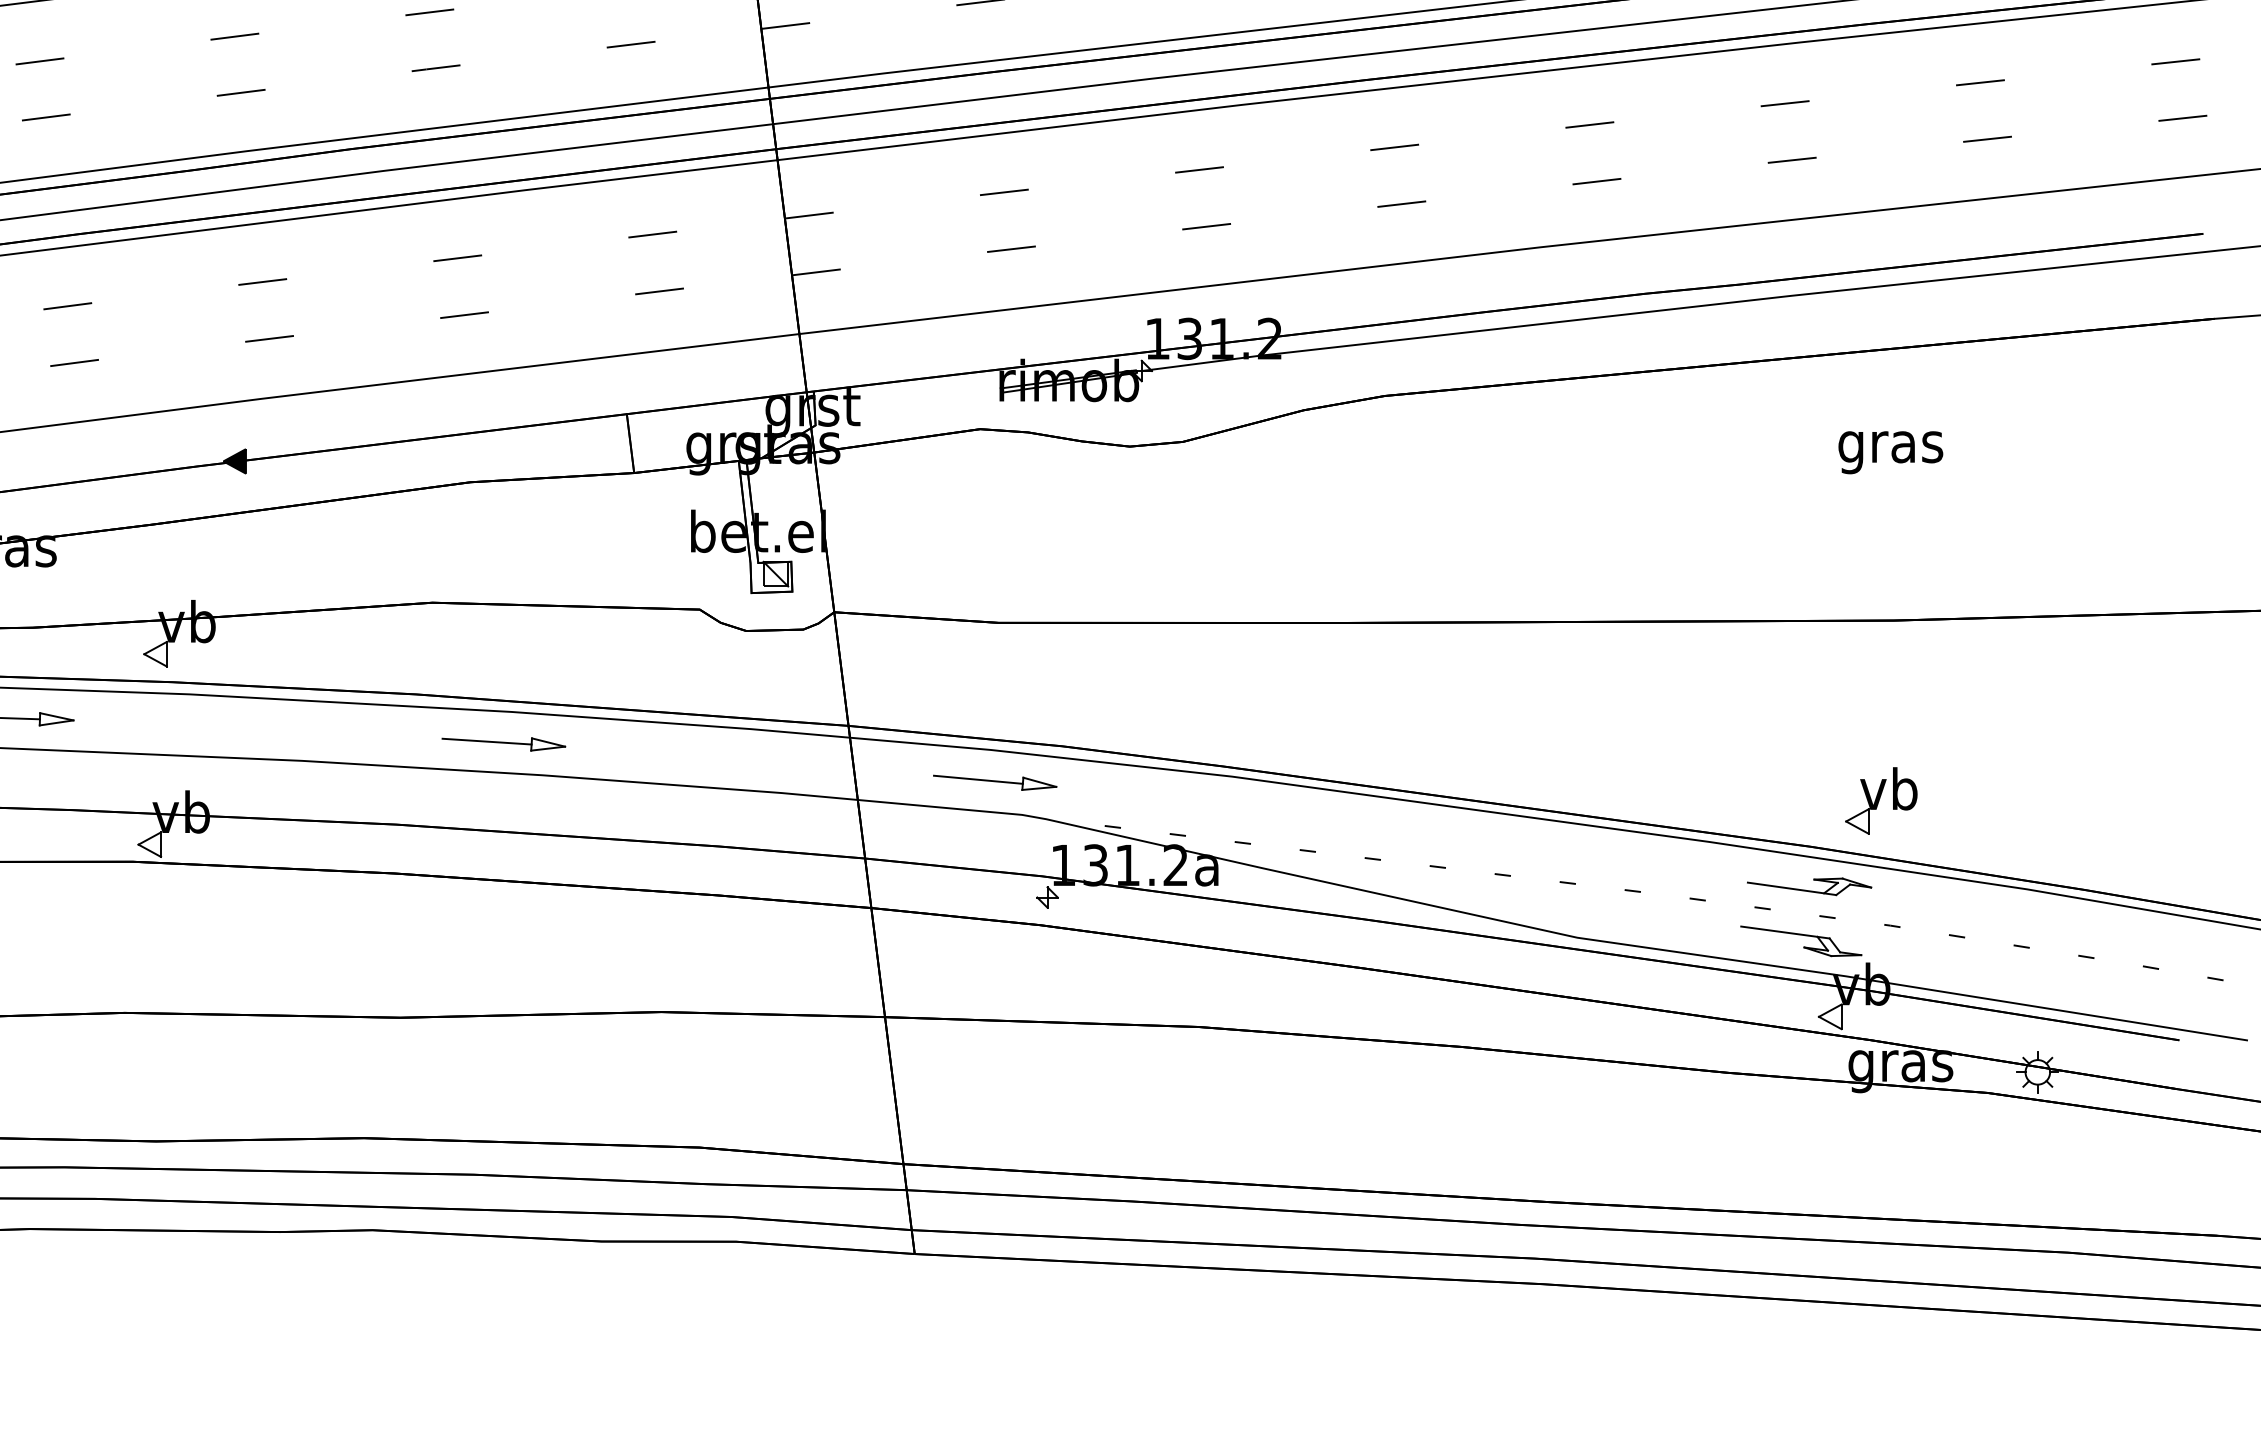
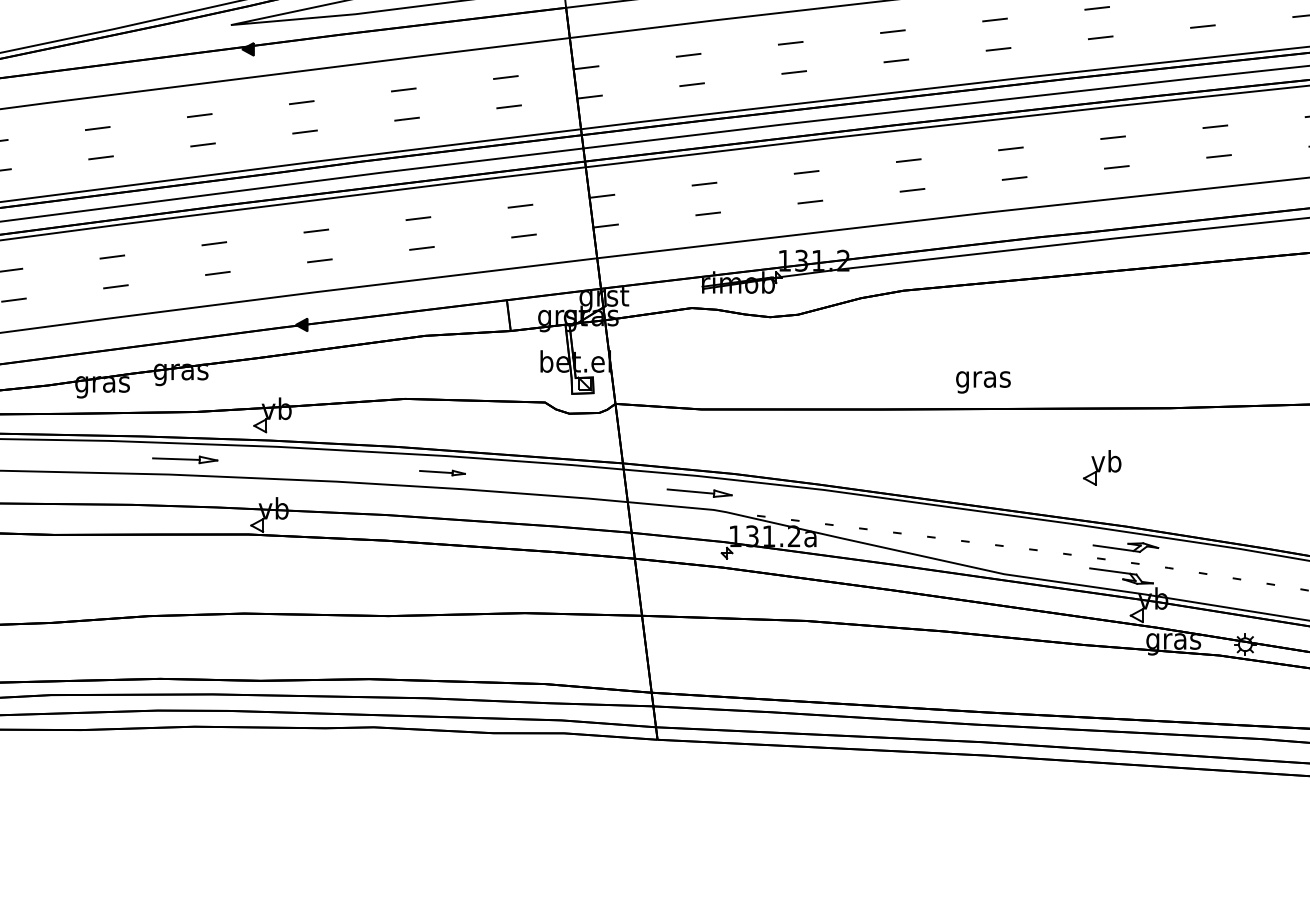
text: (1890, 452) -> (983, 382), moved
part: (503, 743) -> (442, 472), size x0.7
part: (1881, 800) -> (1102, 467), moved

